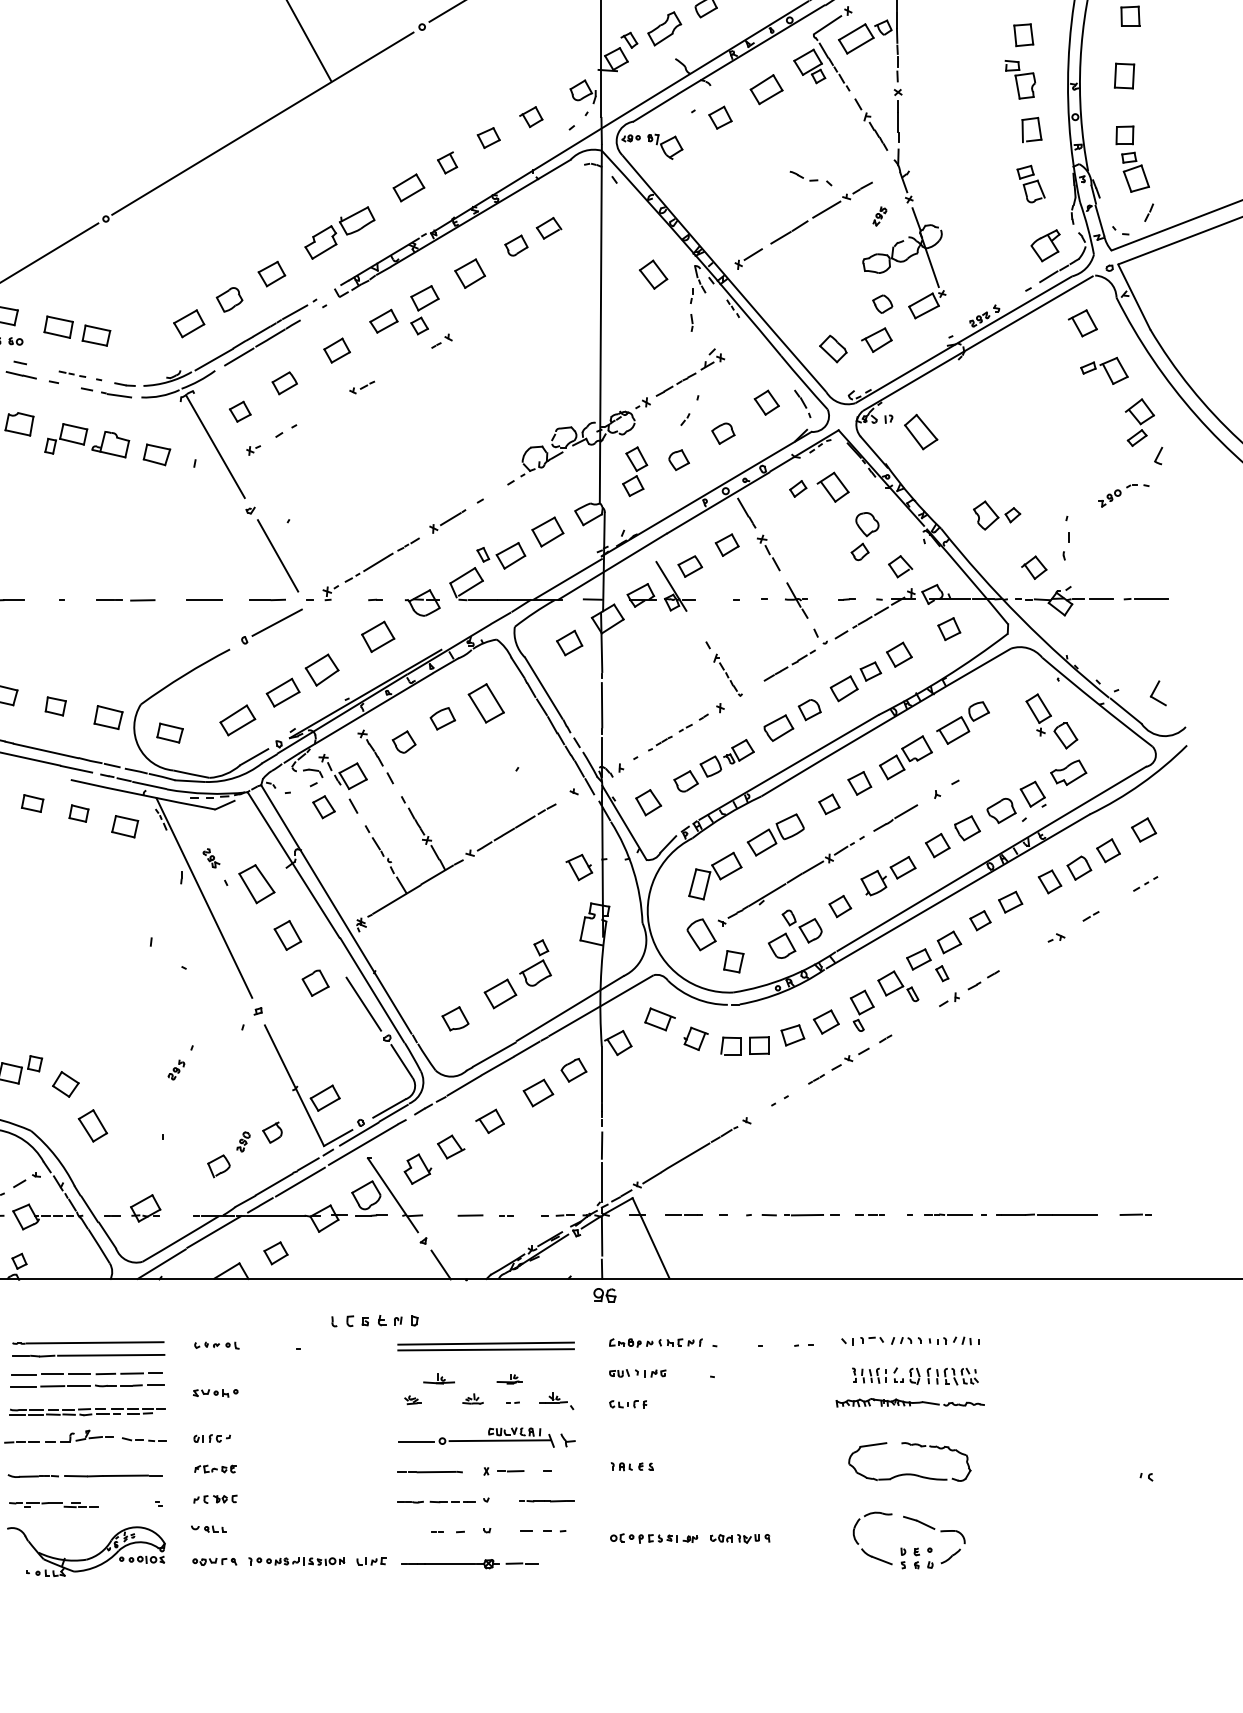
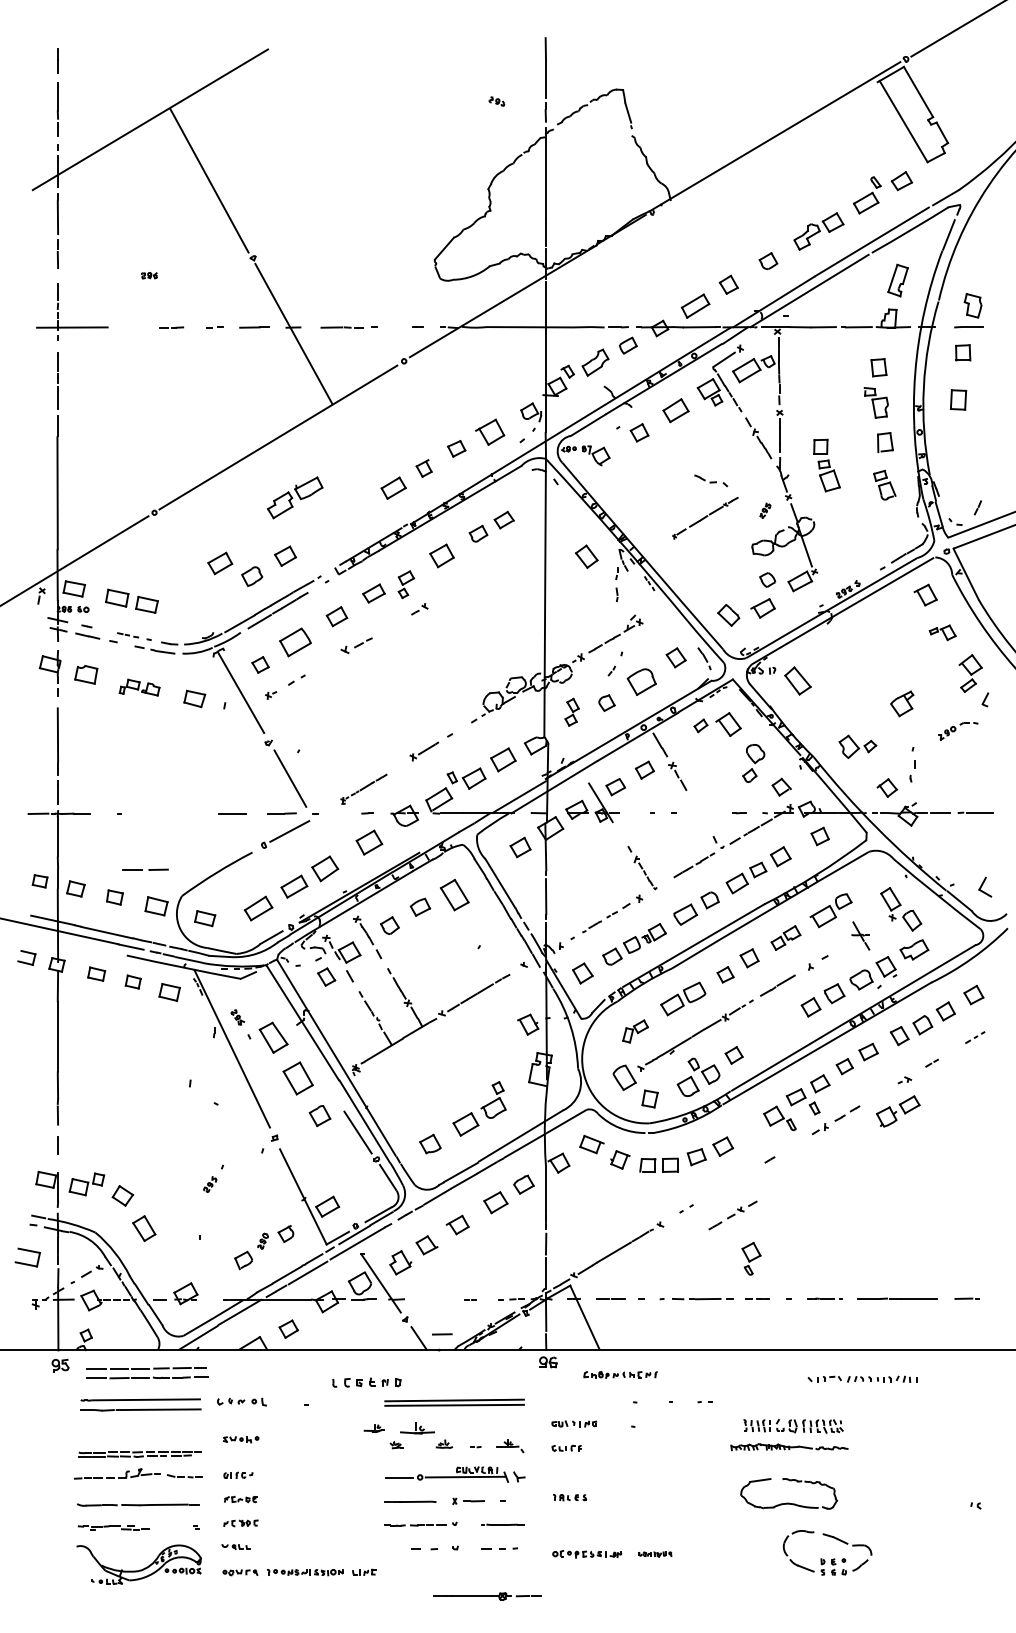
part: (531, 117) -> (490, 432), size x1.6
part: (1132, 159) -> (826, 465), moved
part: (803, 226) -> (705, 518), size x0.6
part: (340, 232) -> (295, 497), moved
part: (1045, 245) -> (902, 703), moved
part: (425, 309) -> (406, 584), size x0.7
part: (189, 323) -> (220, 563), moved
part: (1104, 370) -> (942, 632), size x0.7
part: (284, 383) -> (295, 642), size x1.6
part: (361, 387) -> (356, 645), size x1.6
part: (722, 434) -> (641, 682), size x1.6
part: (86, 440) -> (139, 687), size x0.6
part: (634, 472) -> (571, 712), size x0.7
part: (370, 569) -> (363, 789), size x0.6
line: (122, 599) -> (142, 869), moved
part: (796, 599) -> (860, 935), moved
part: (905, 757) -> (785, 937), size x0.7
part: (715, 876) -> (635, 1031), size x0.6
part: (887, 876) -> (897, 1111), moved
part: (287, 934) -> (297, 1077), size x1.4
part: (862, 1010) -> (751, 1258), moved
part: (838, 1066) -> (732, 1215), moved
part: (954, 1214) -> (824, 1298), size x0.7
line: (470, 1215) -> (442, 1334), moved
part: (910, 1339) -> (862, 1378), moved
part: (655, 1342) -> (620, 1374), moved
part: (217, 1344) -> (242, 1401), size x1.4
part: (439, 1377) -> (417, 1427), size x1.4
part: (508, 1379) -> (373, 1428), moved
part: (88, 1380) -> (147, 1373), moved
part: (740, 1538) -> (655, 1554), size x0.7
part: (905, 1548) -> (824, 1559), moved
part: (469, 1564) -> (487, 1596), moved

